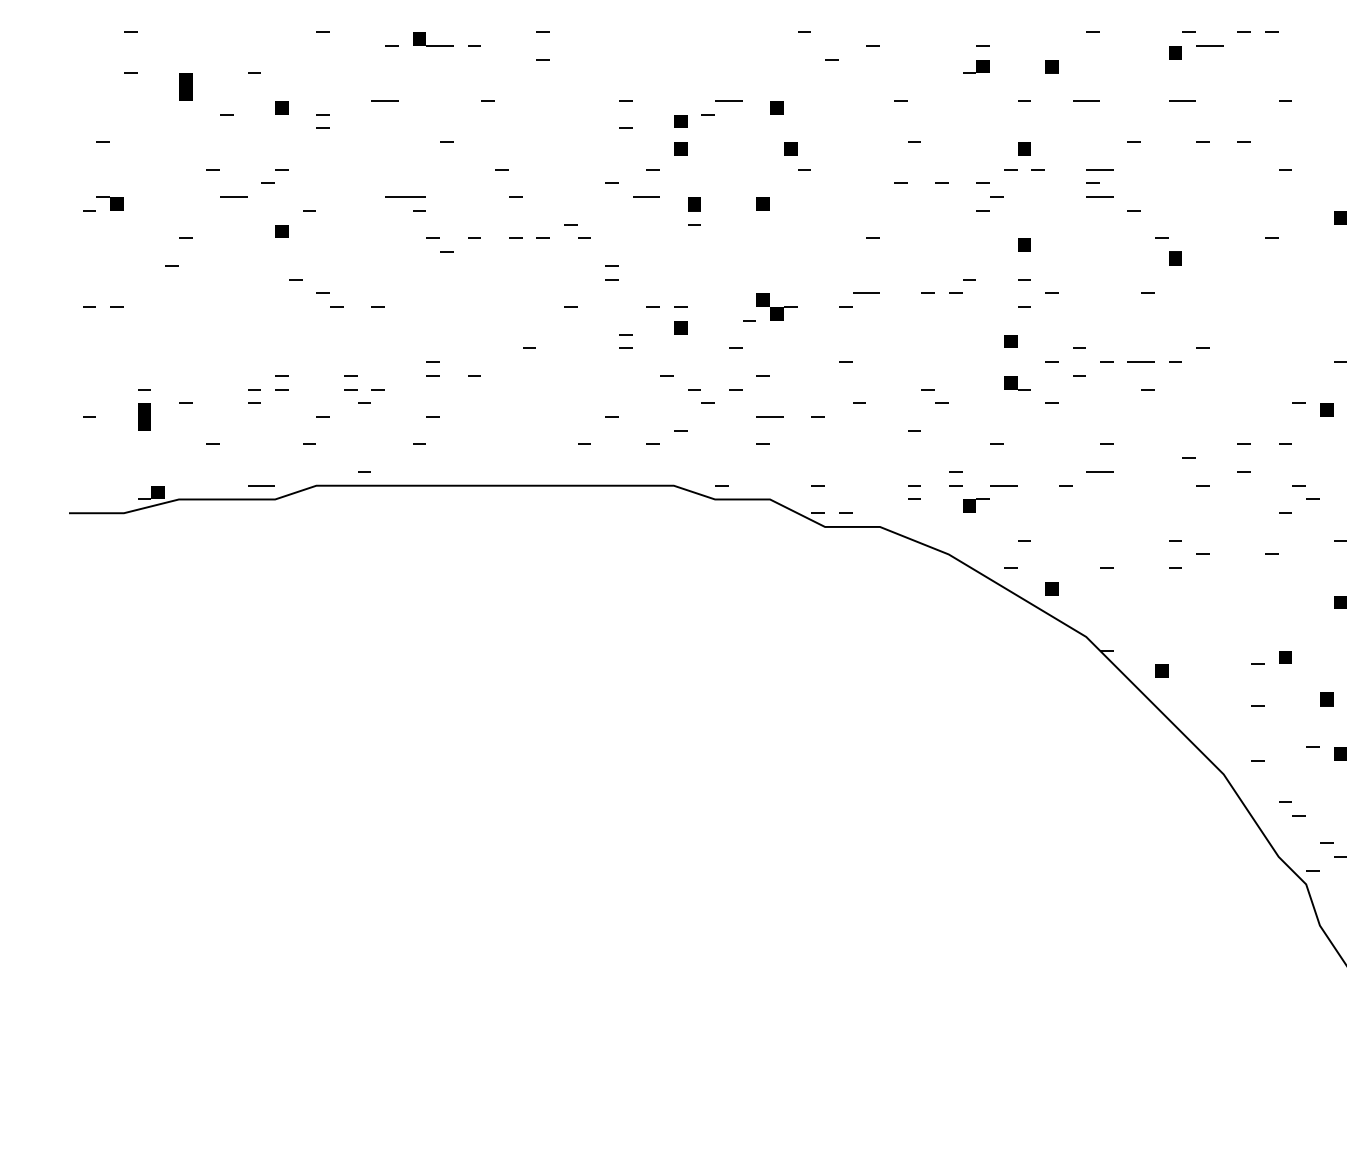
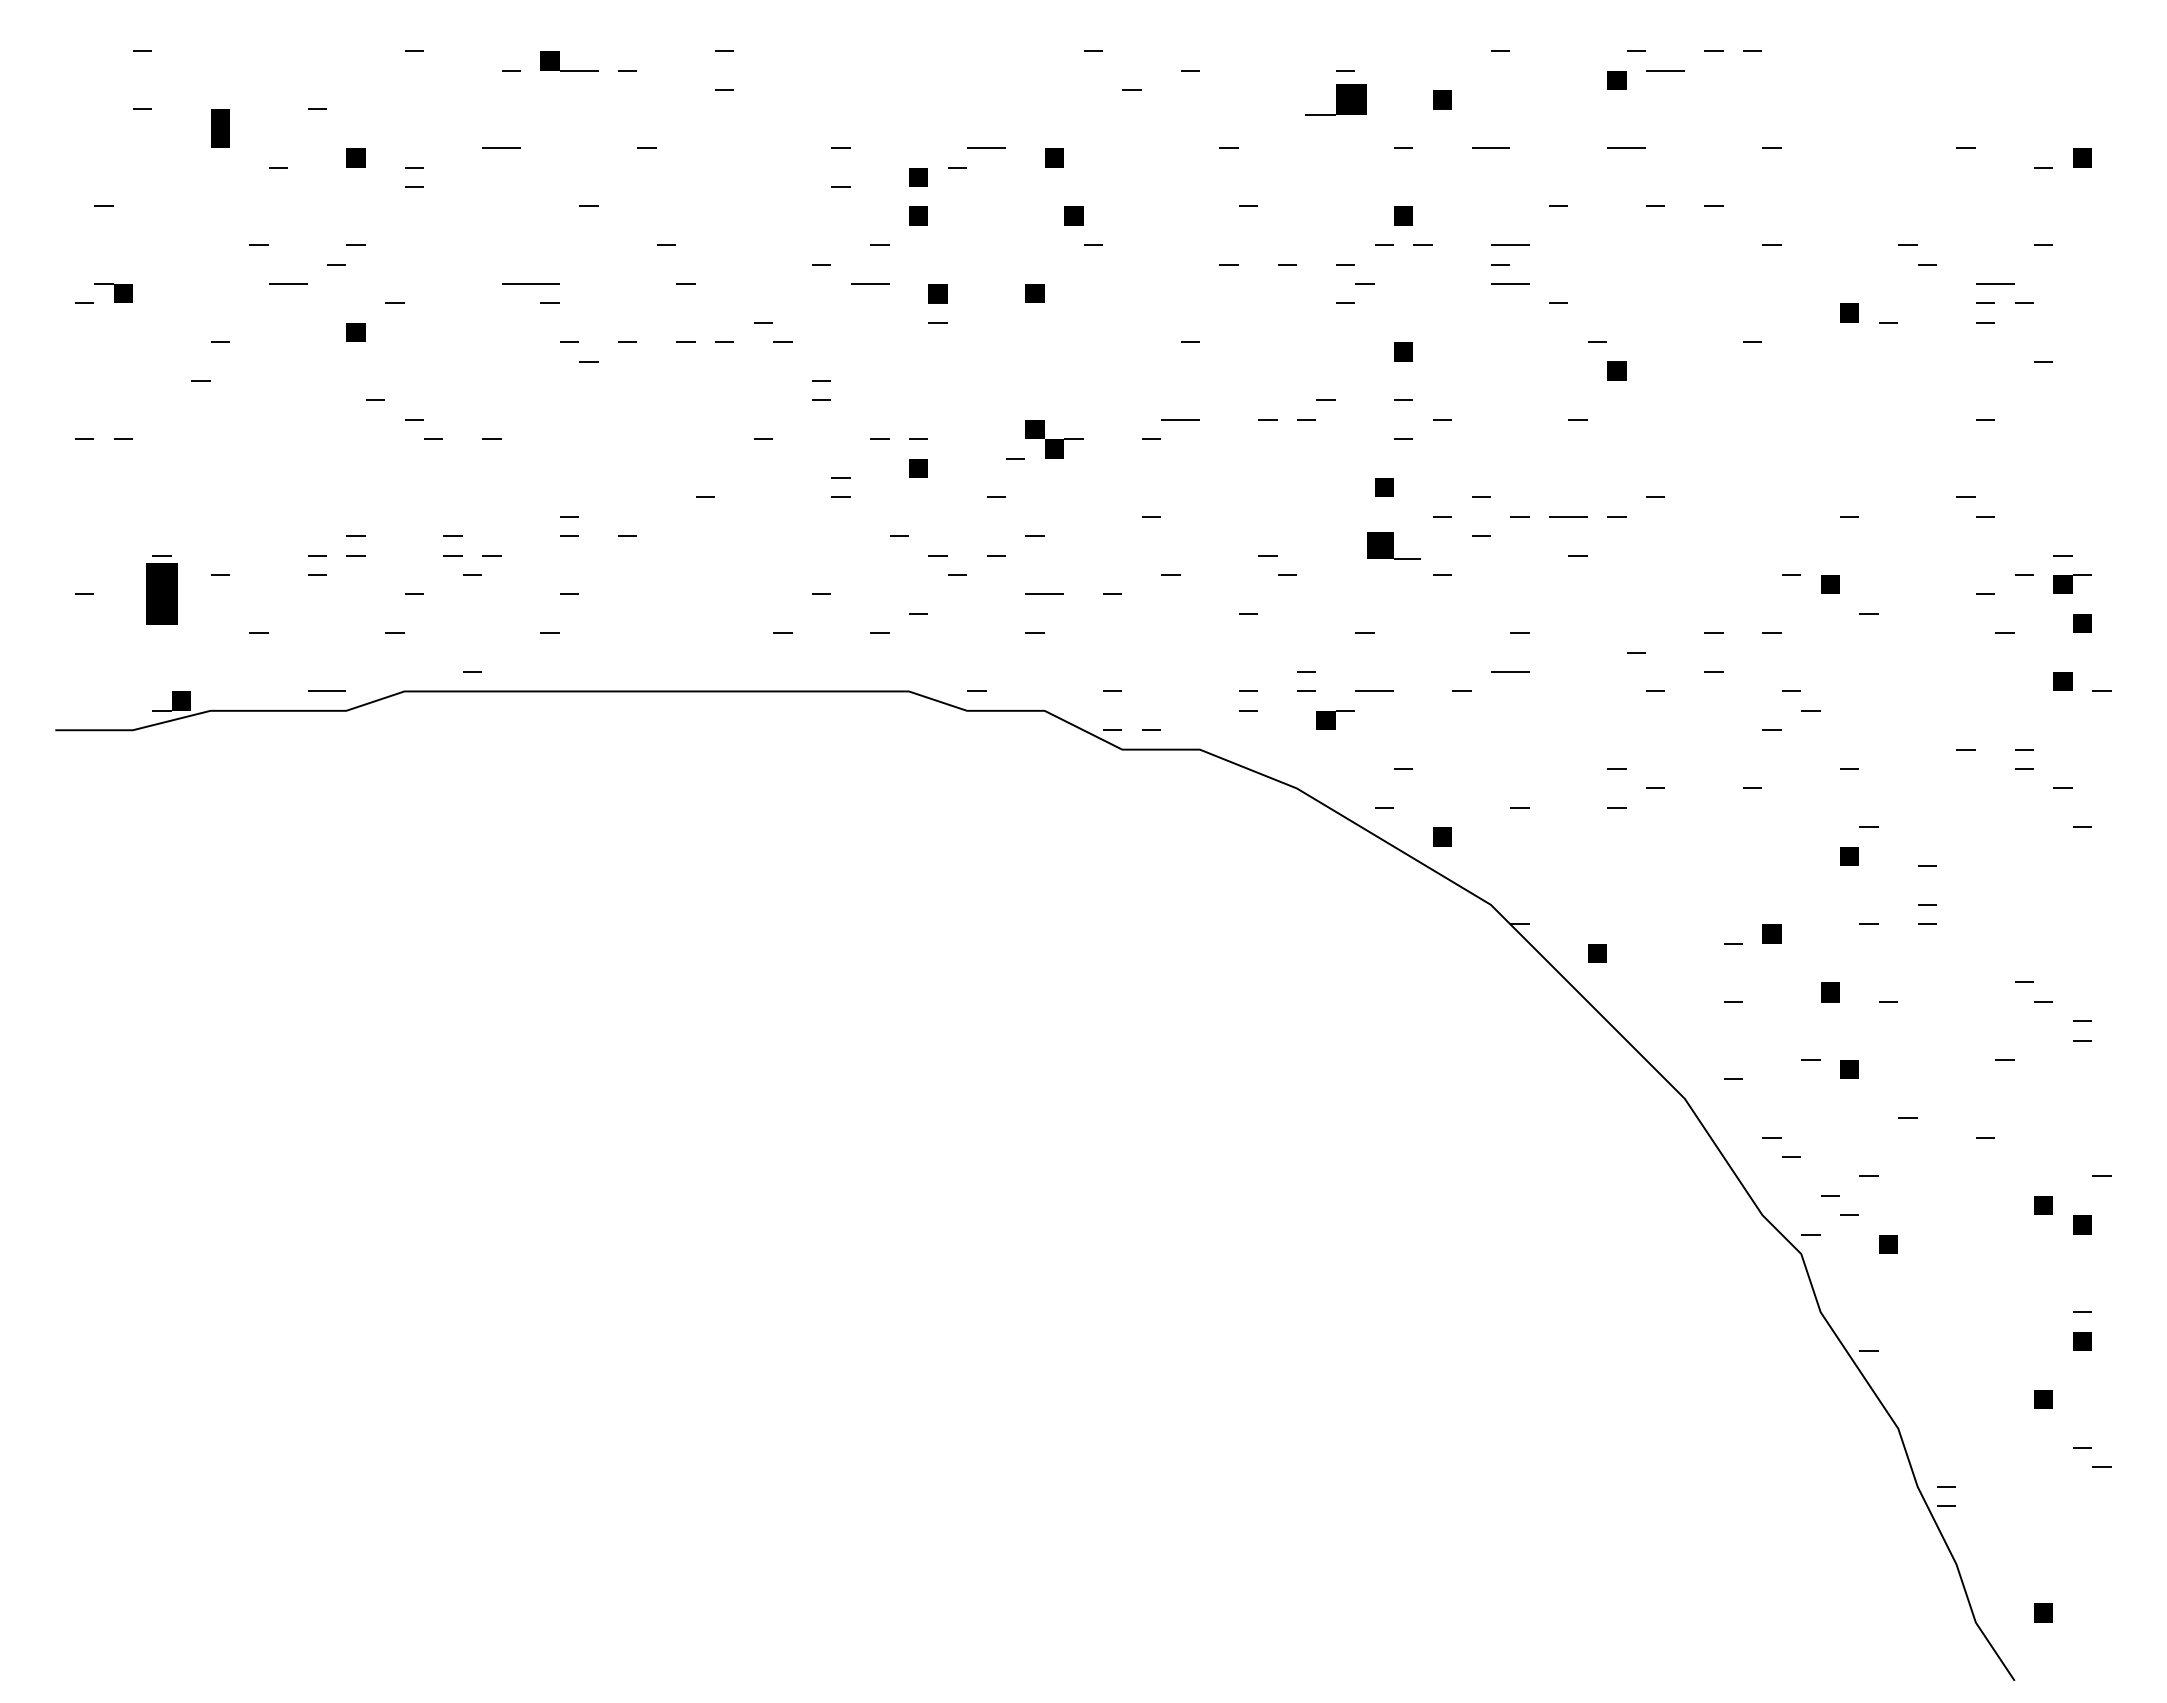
part: (976, 66) -> (1335, 99), size x1.6
part: (1017, 383) -> (1393, 546), size x1.4
part: (144, 417) -> (161, 594), size x1.6

